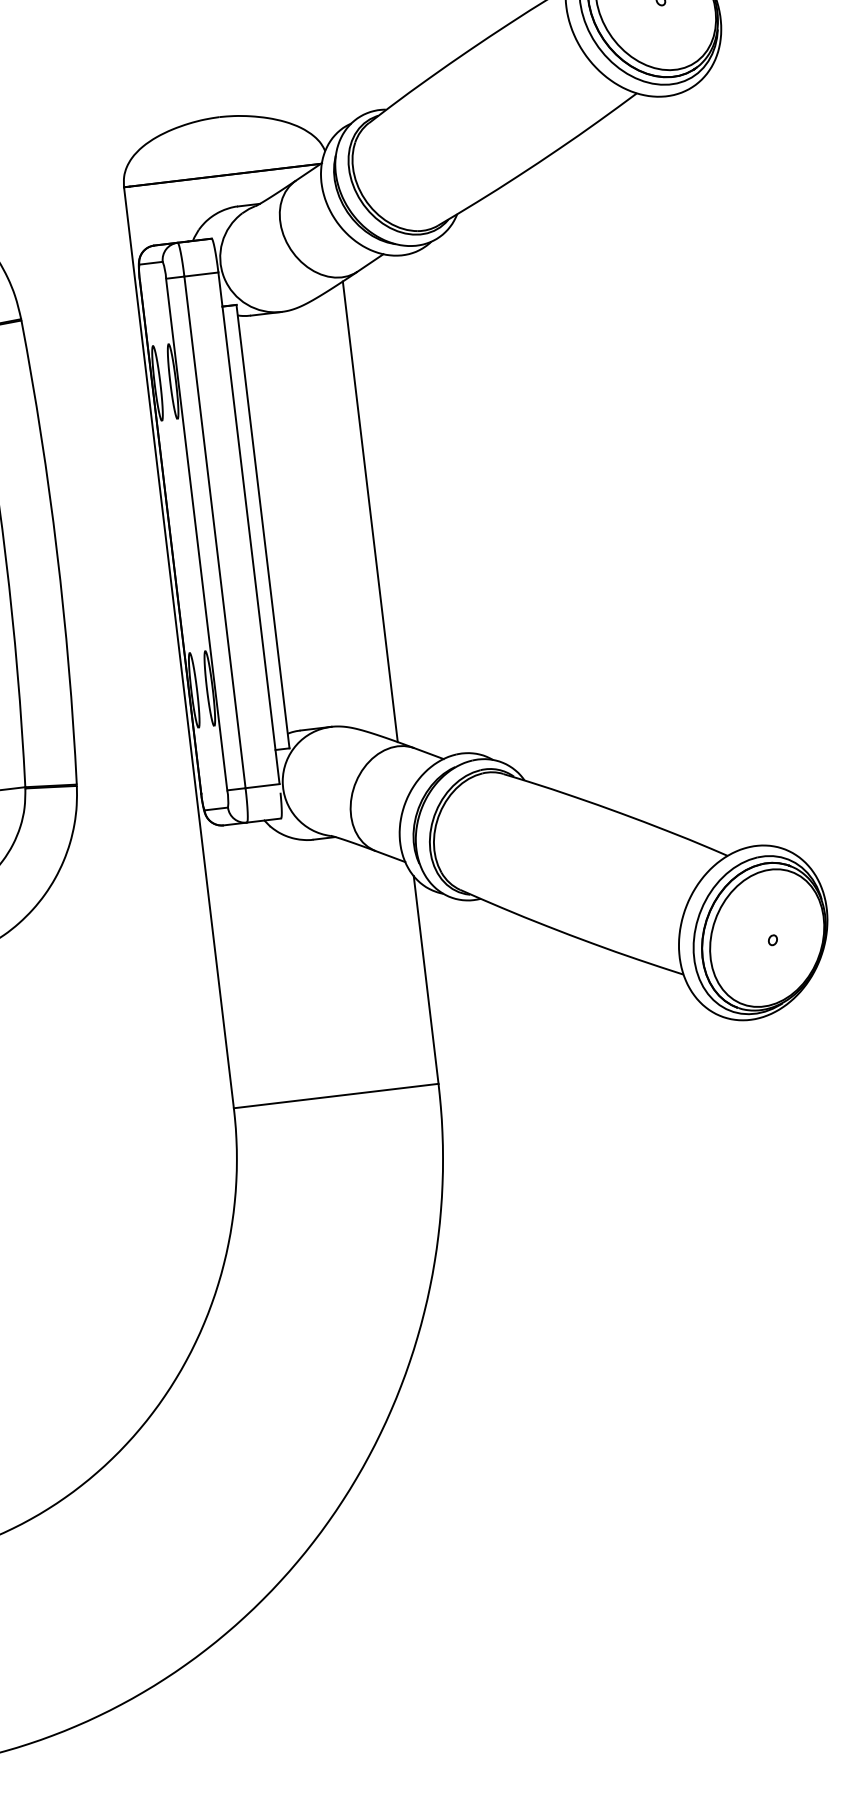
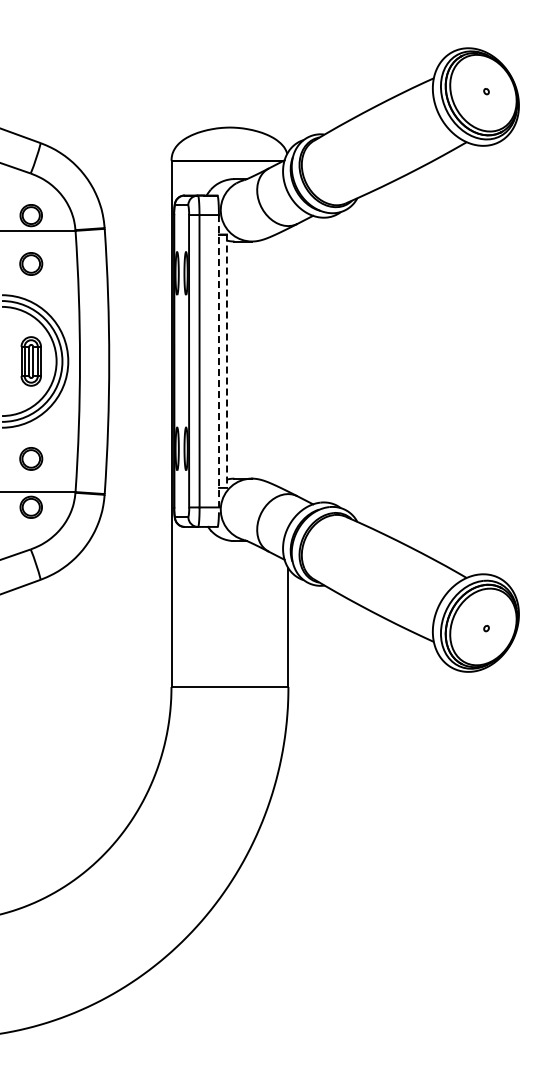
line: (370, 510) -> (288, 359), removed
line: (262, 527) -> (226, 361), solid -> dashed
line: (248, 528) -> (218, 361), solid -> dashed

